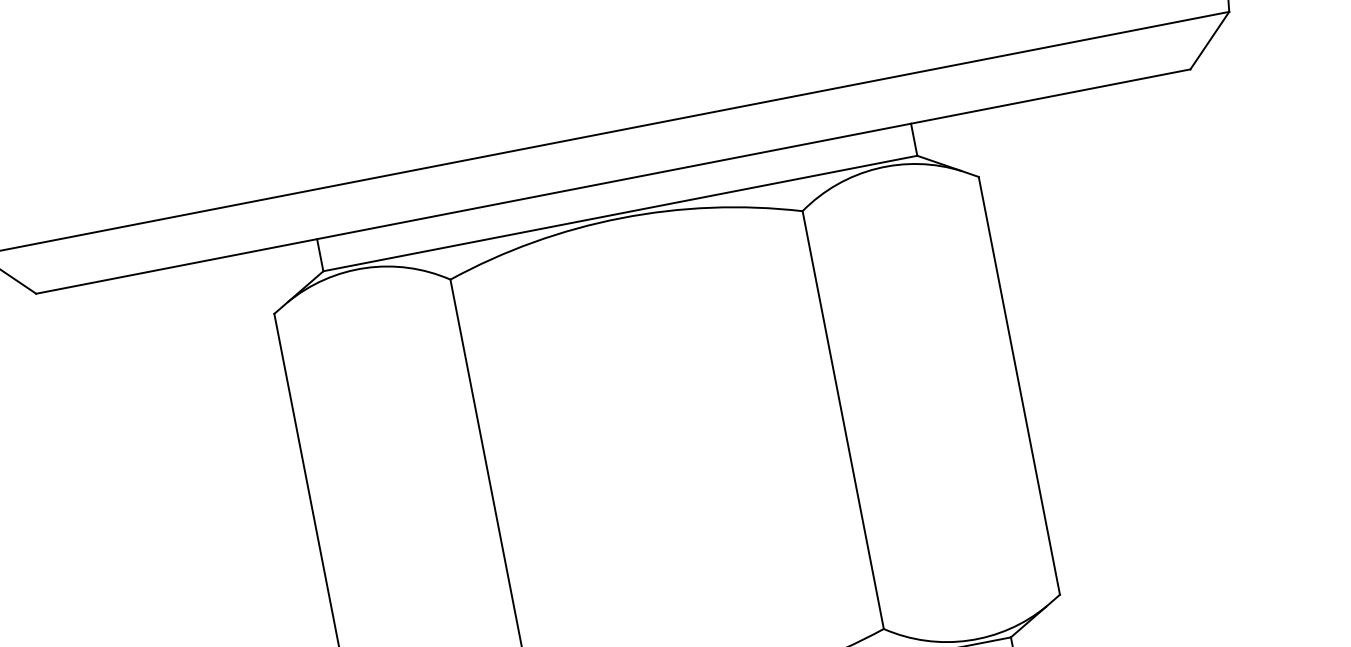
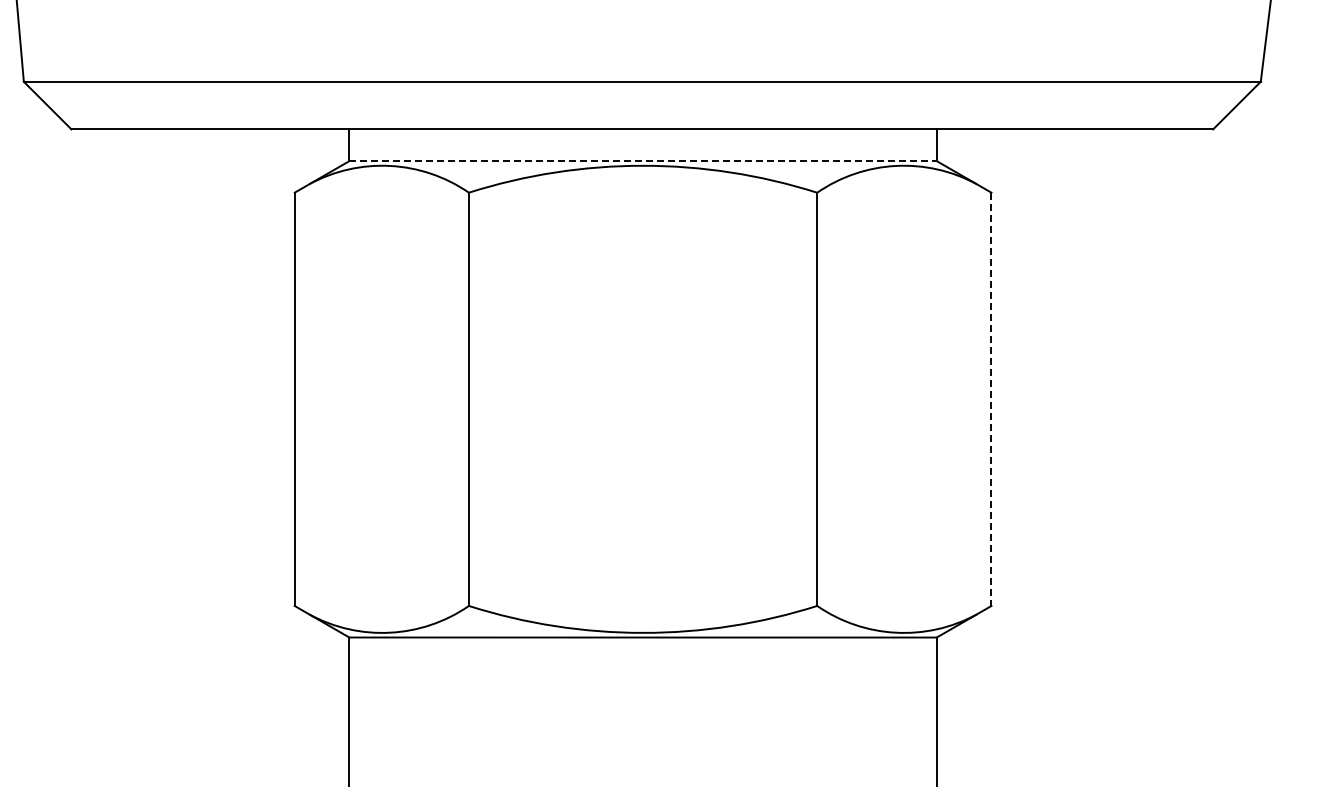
line: (620, 213) -> (643, 161), solid -> dashed
line: (1019, 386) -> (991, 399), solid -> dashed

